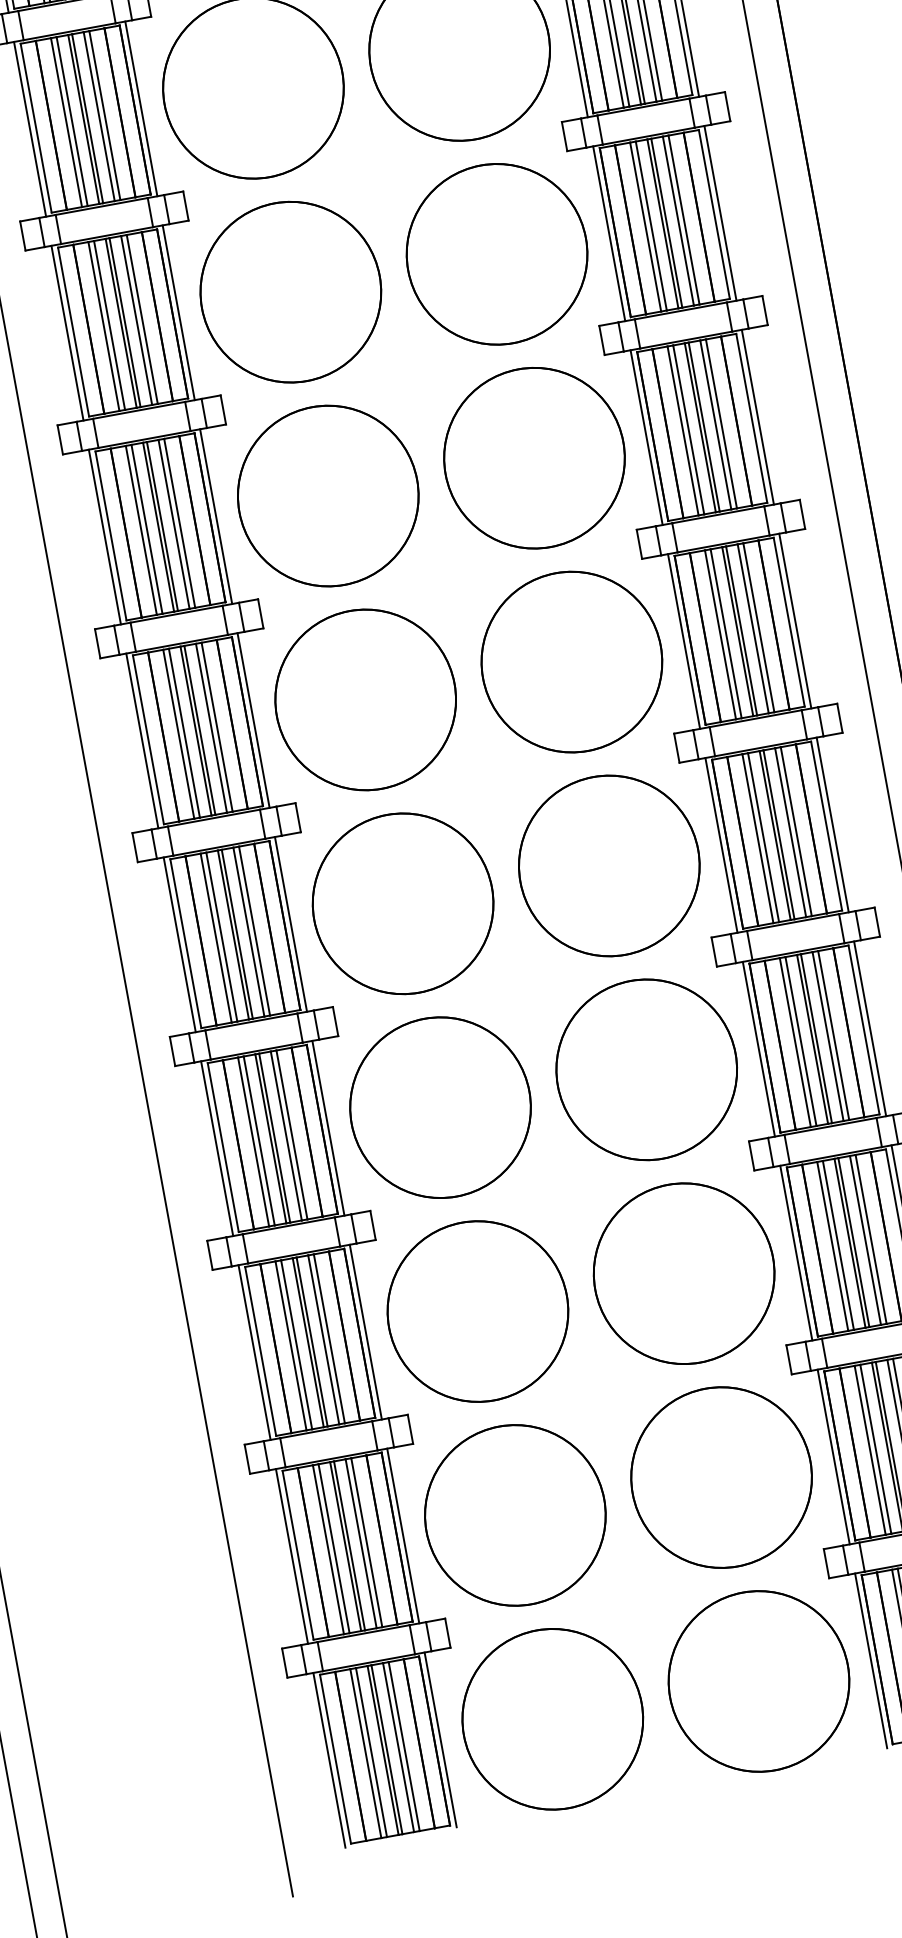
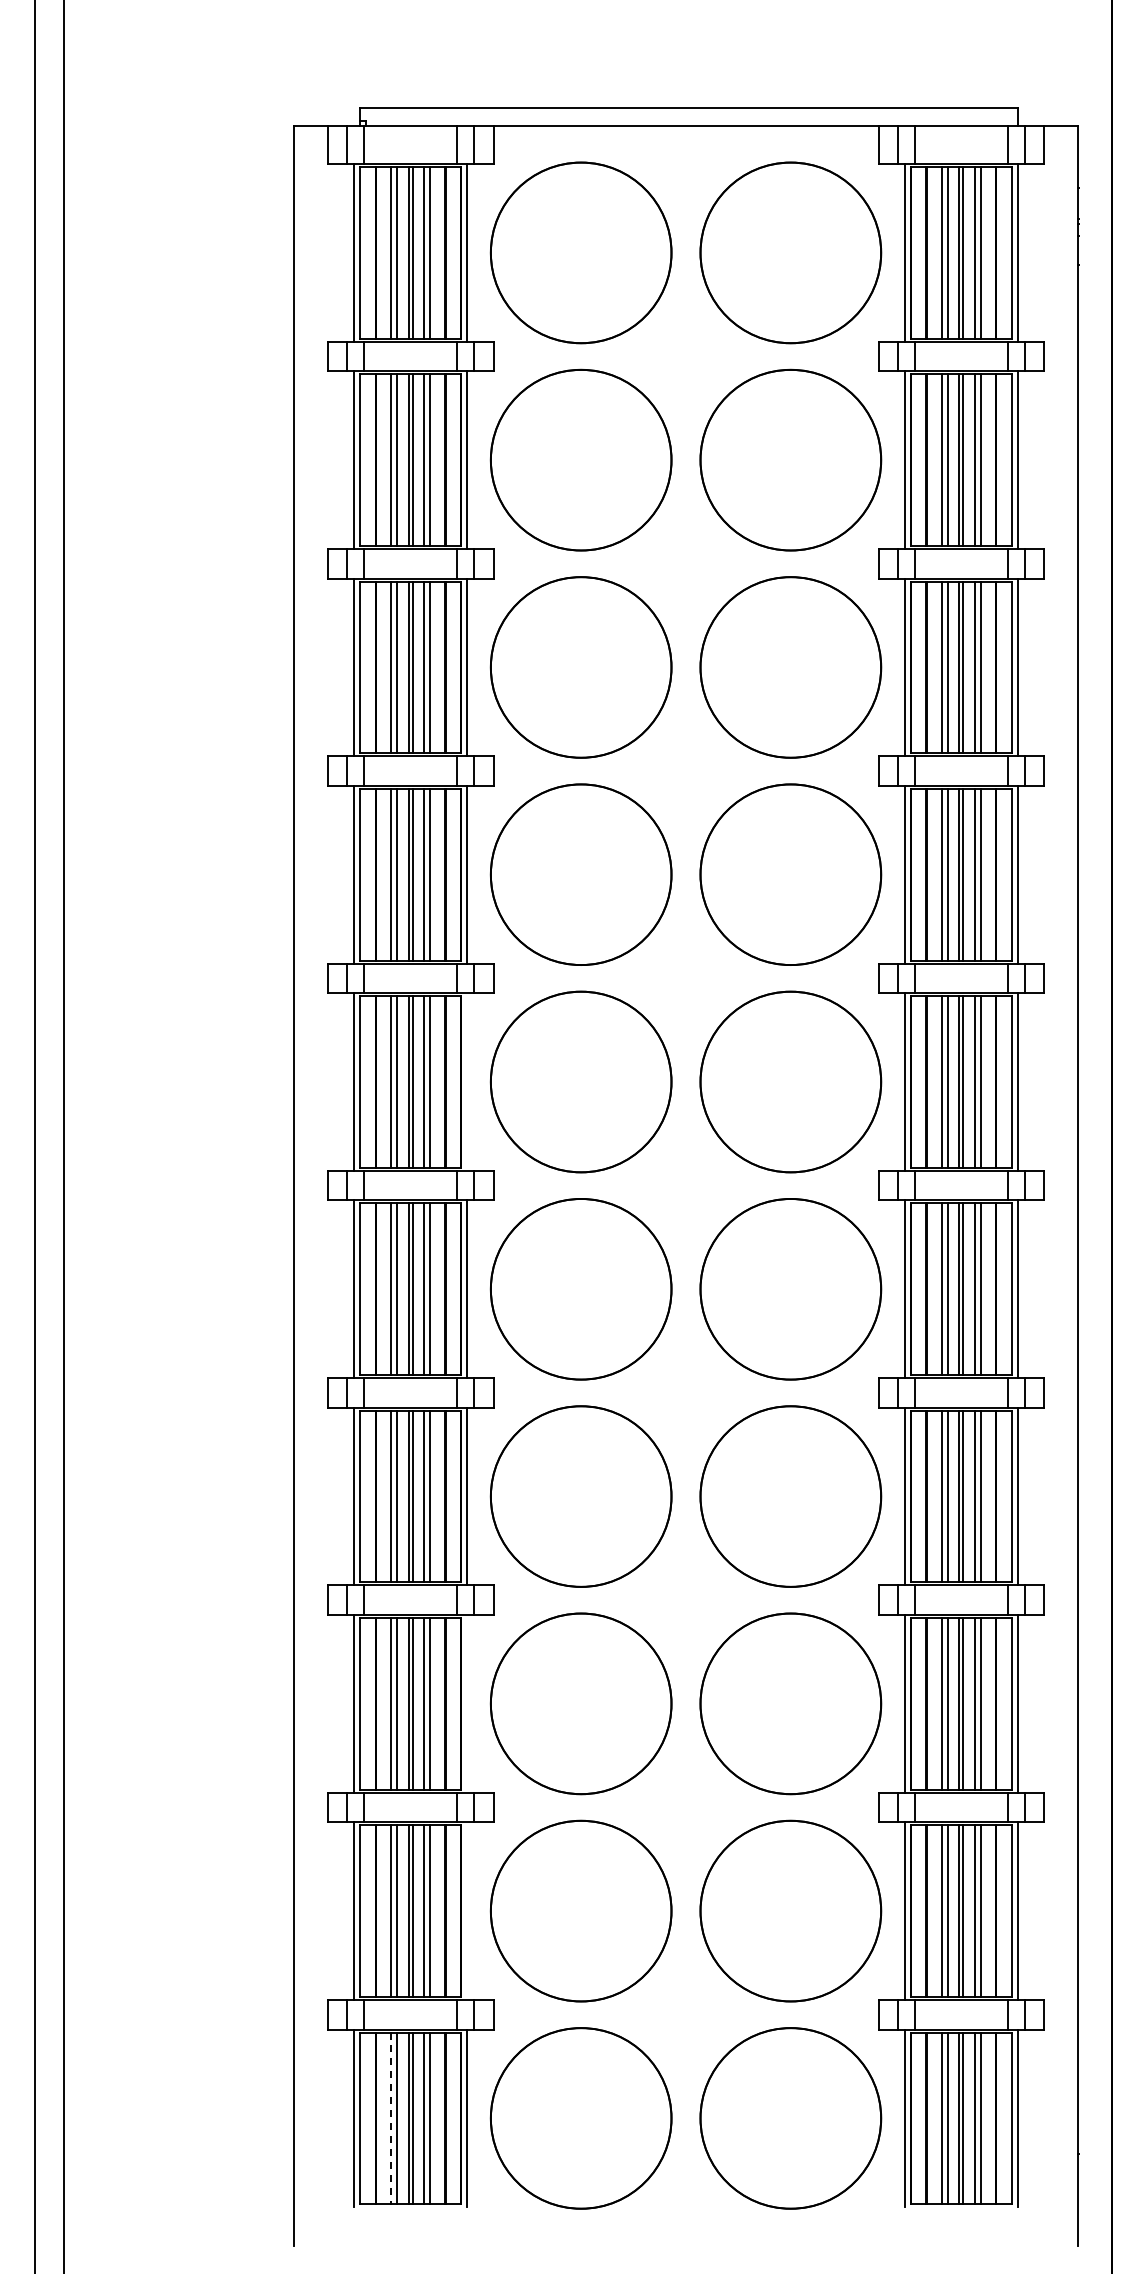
line: (253, 719) -> (467, 1081), removed
line: (366, 1331) -> (467, 1703), removed
line: (403, 1535) -> (467, 1910), removed
line: (366, 1753) -> (391, 2118), solid -> dashed

